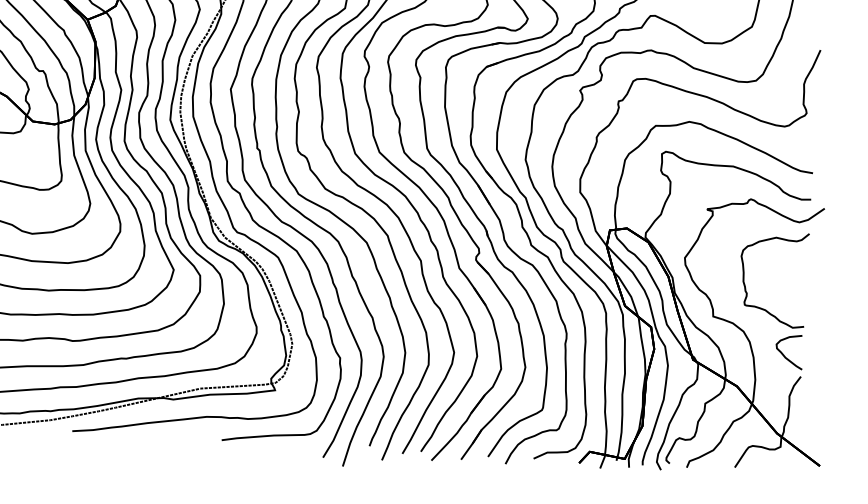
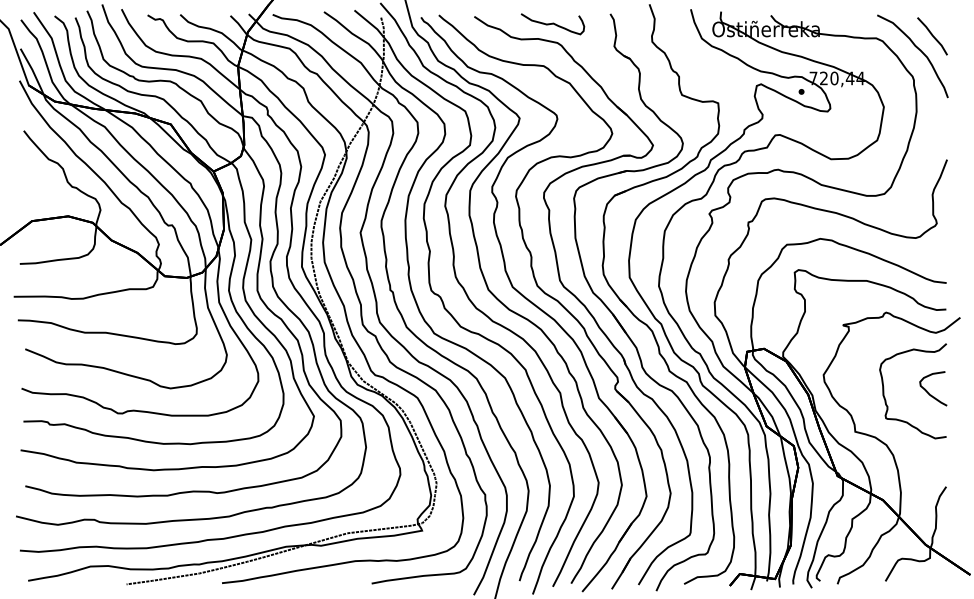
curve: (784, 354) -> (928, 391), moved

